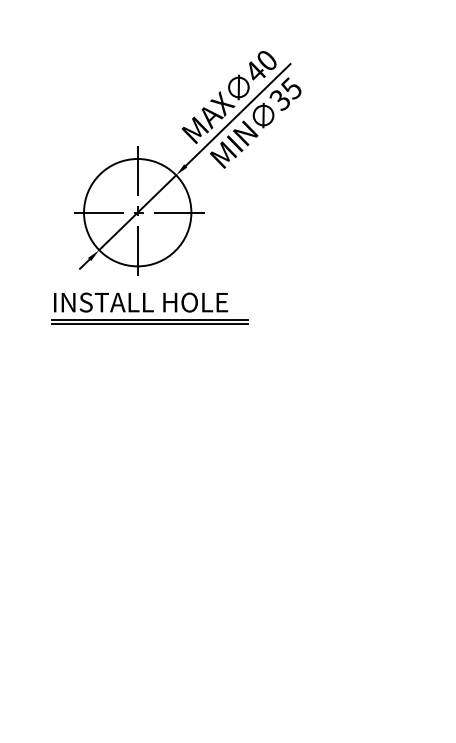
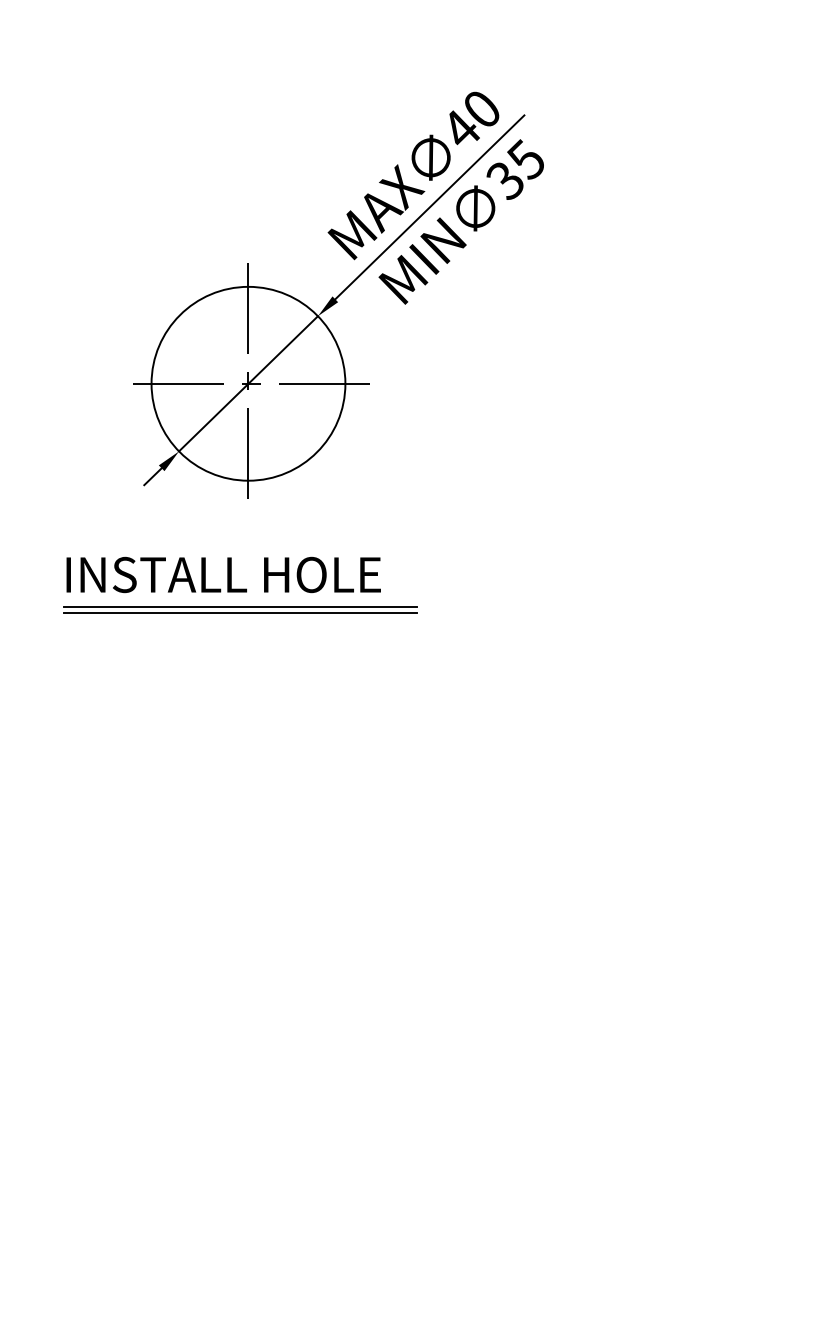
part: (149, 308) -> (239, 585), moved

